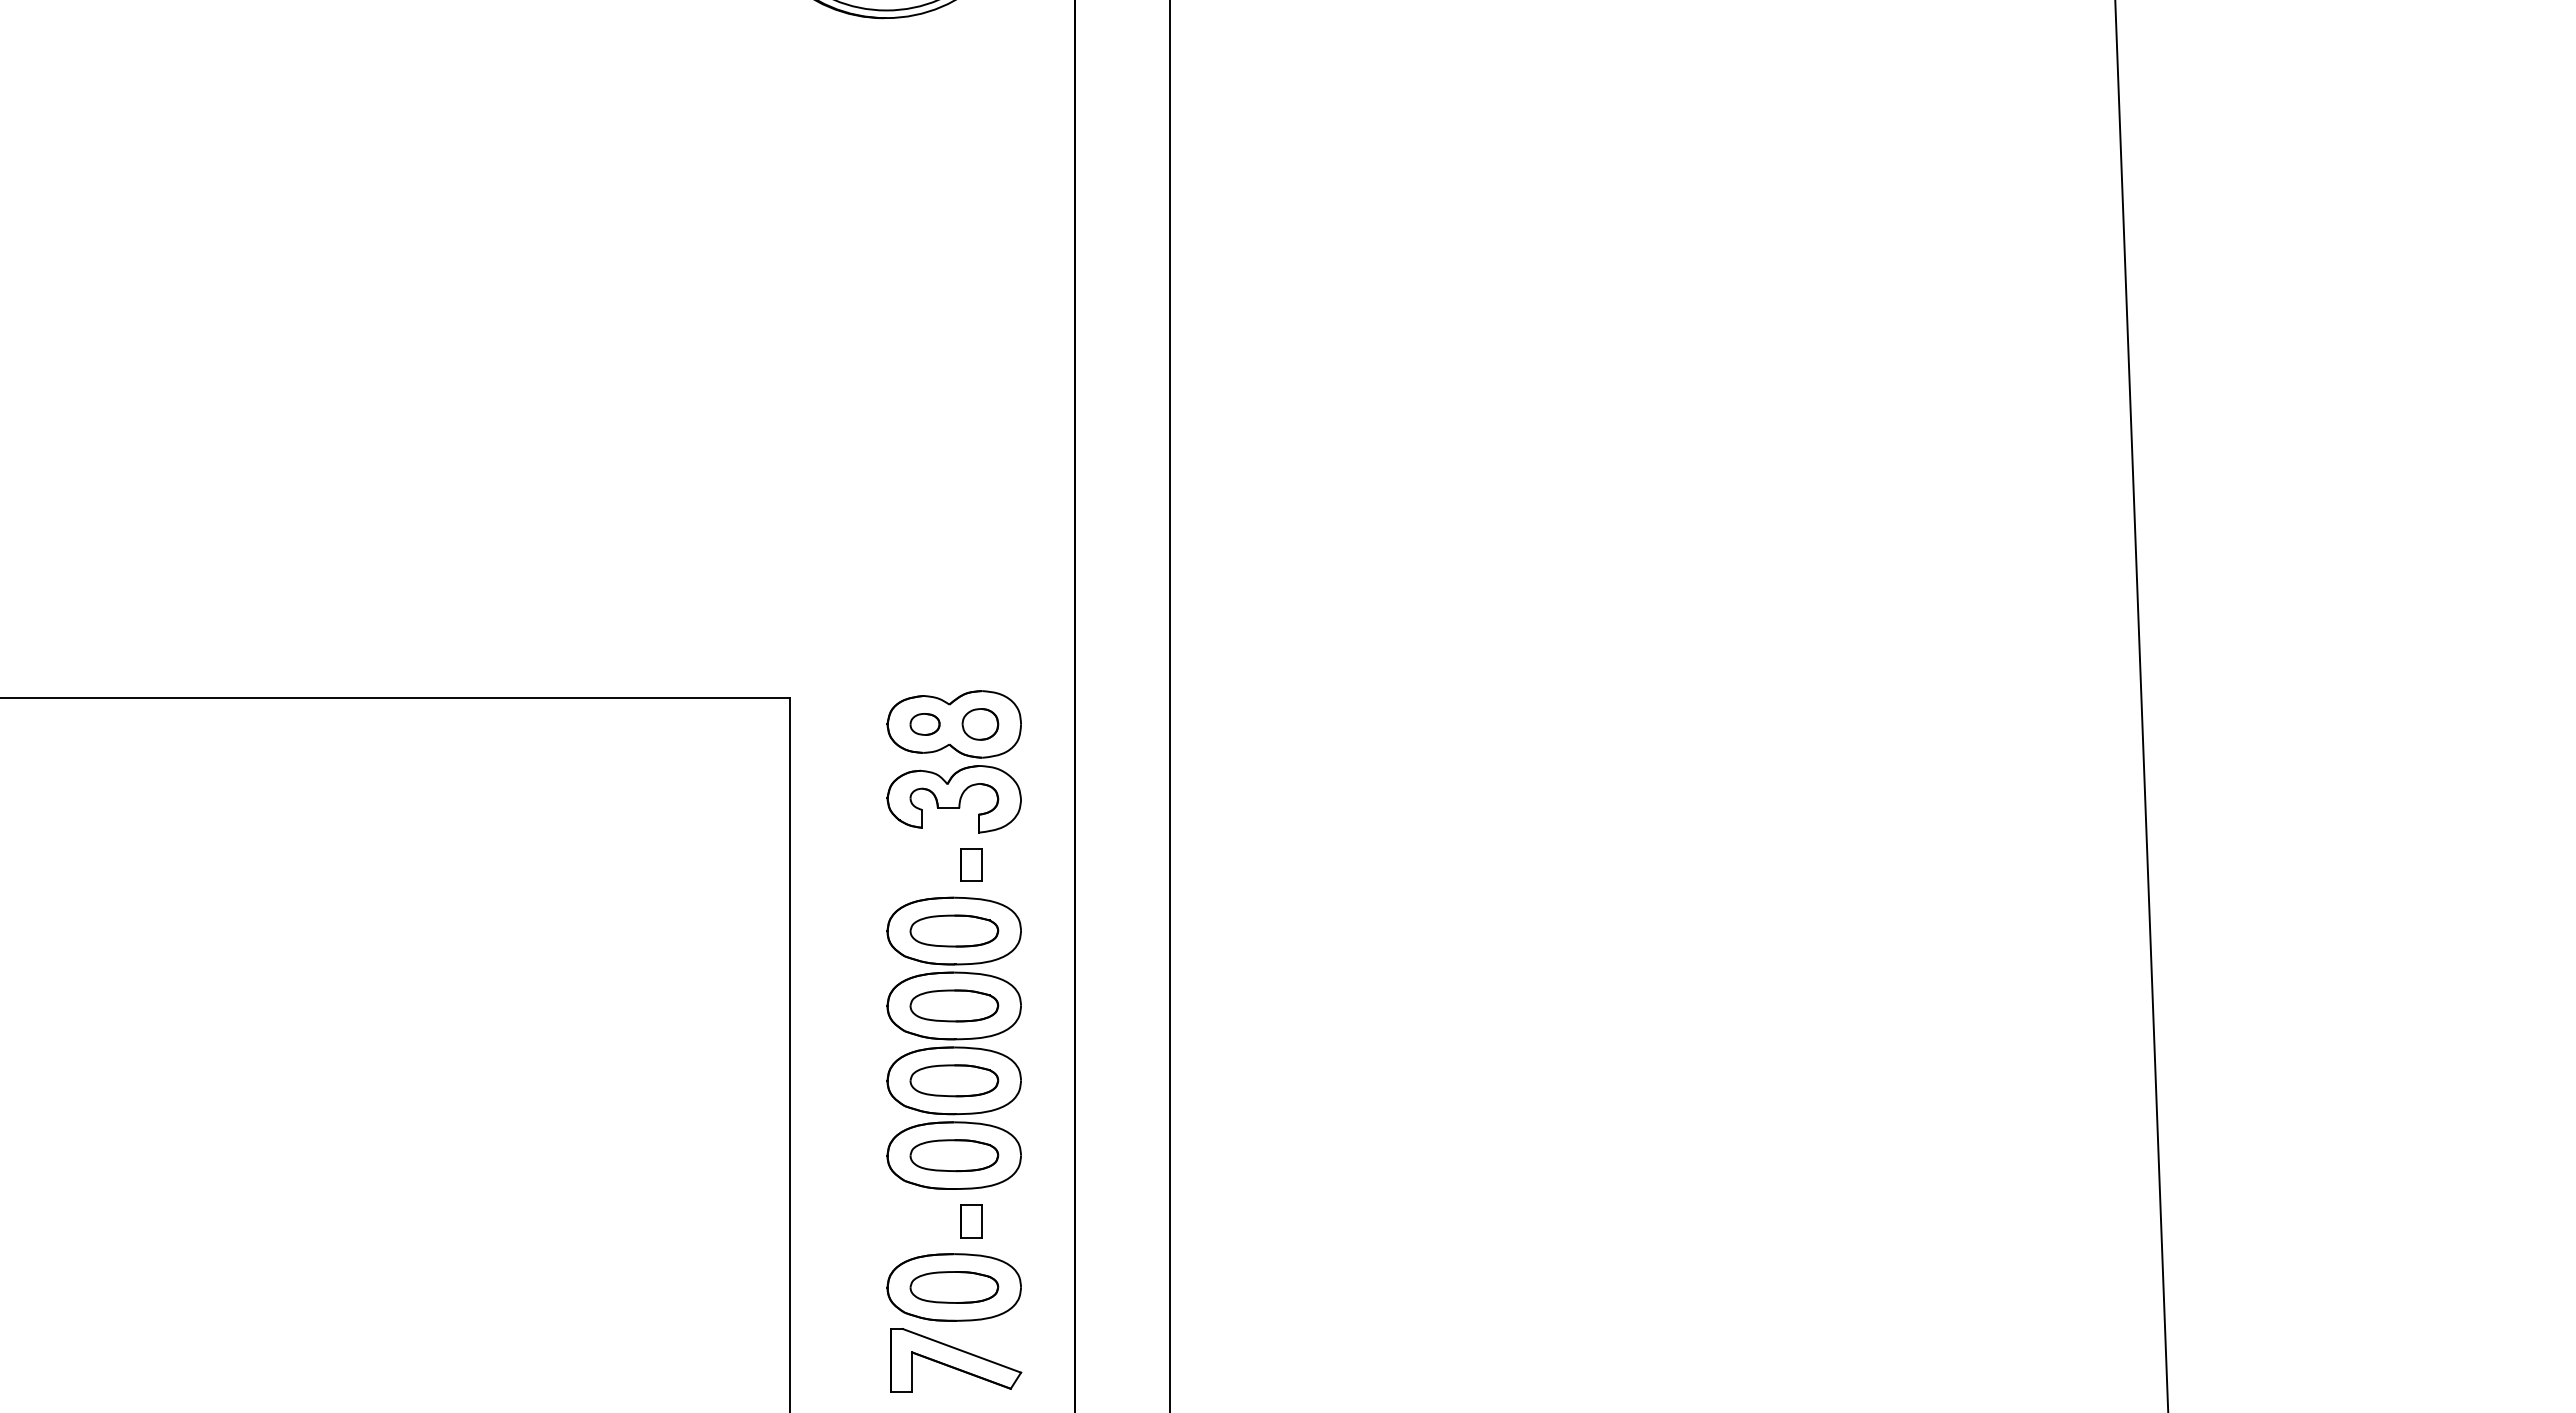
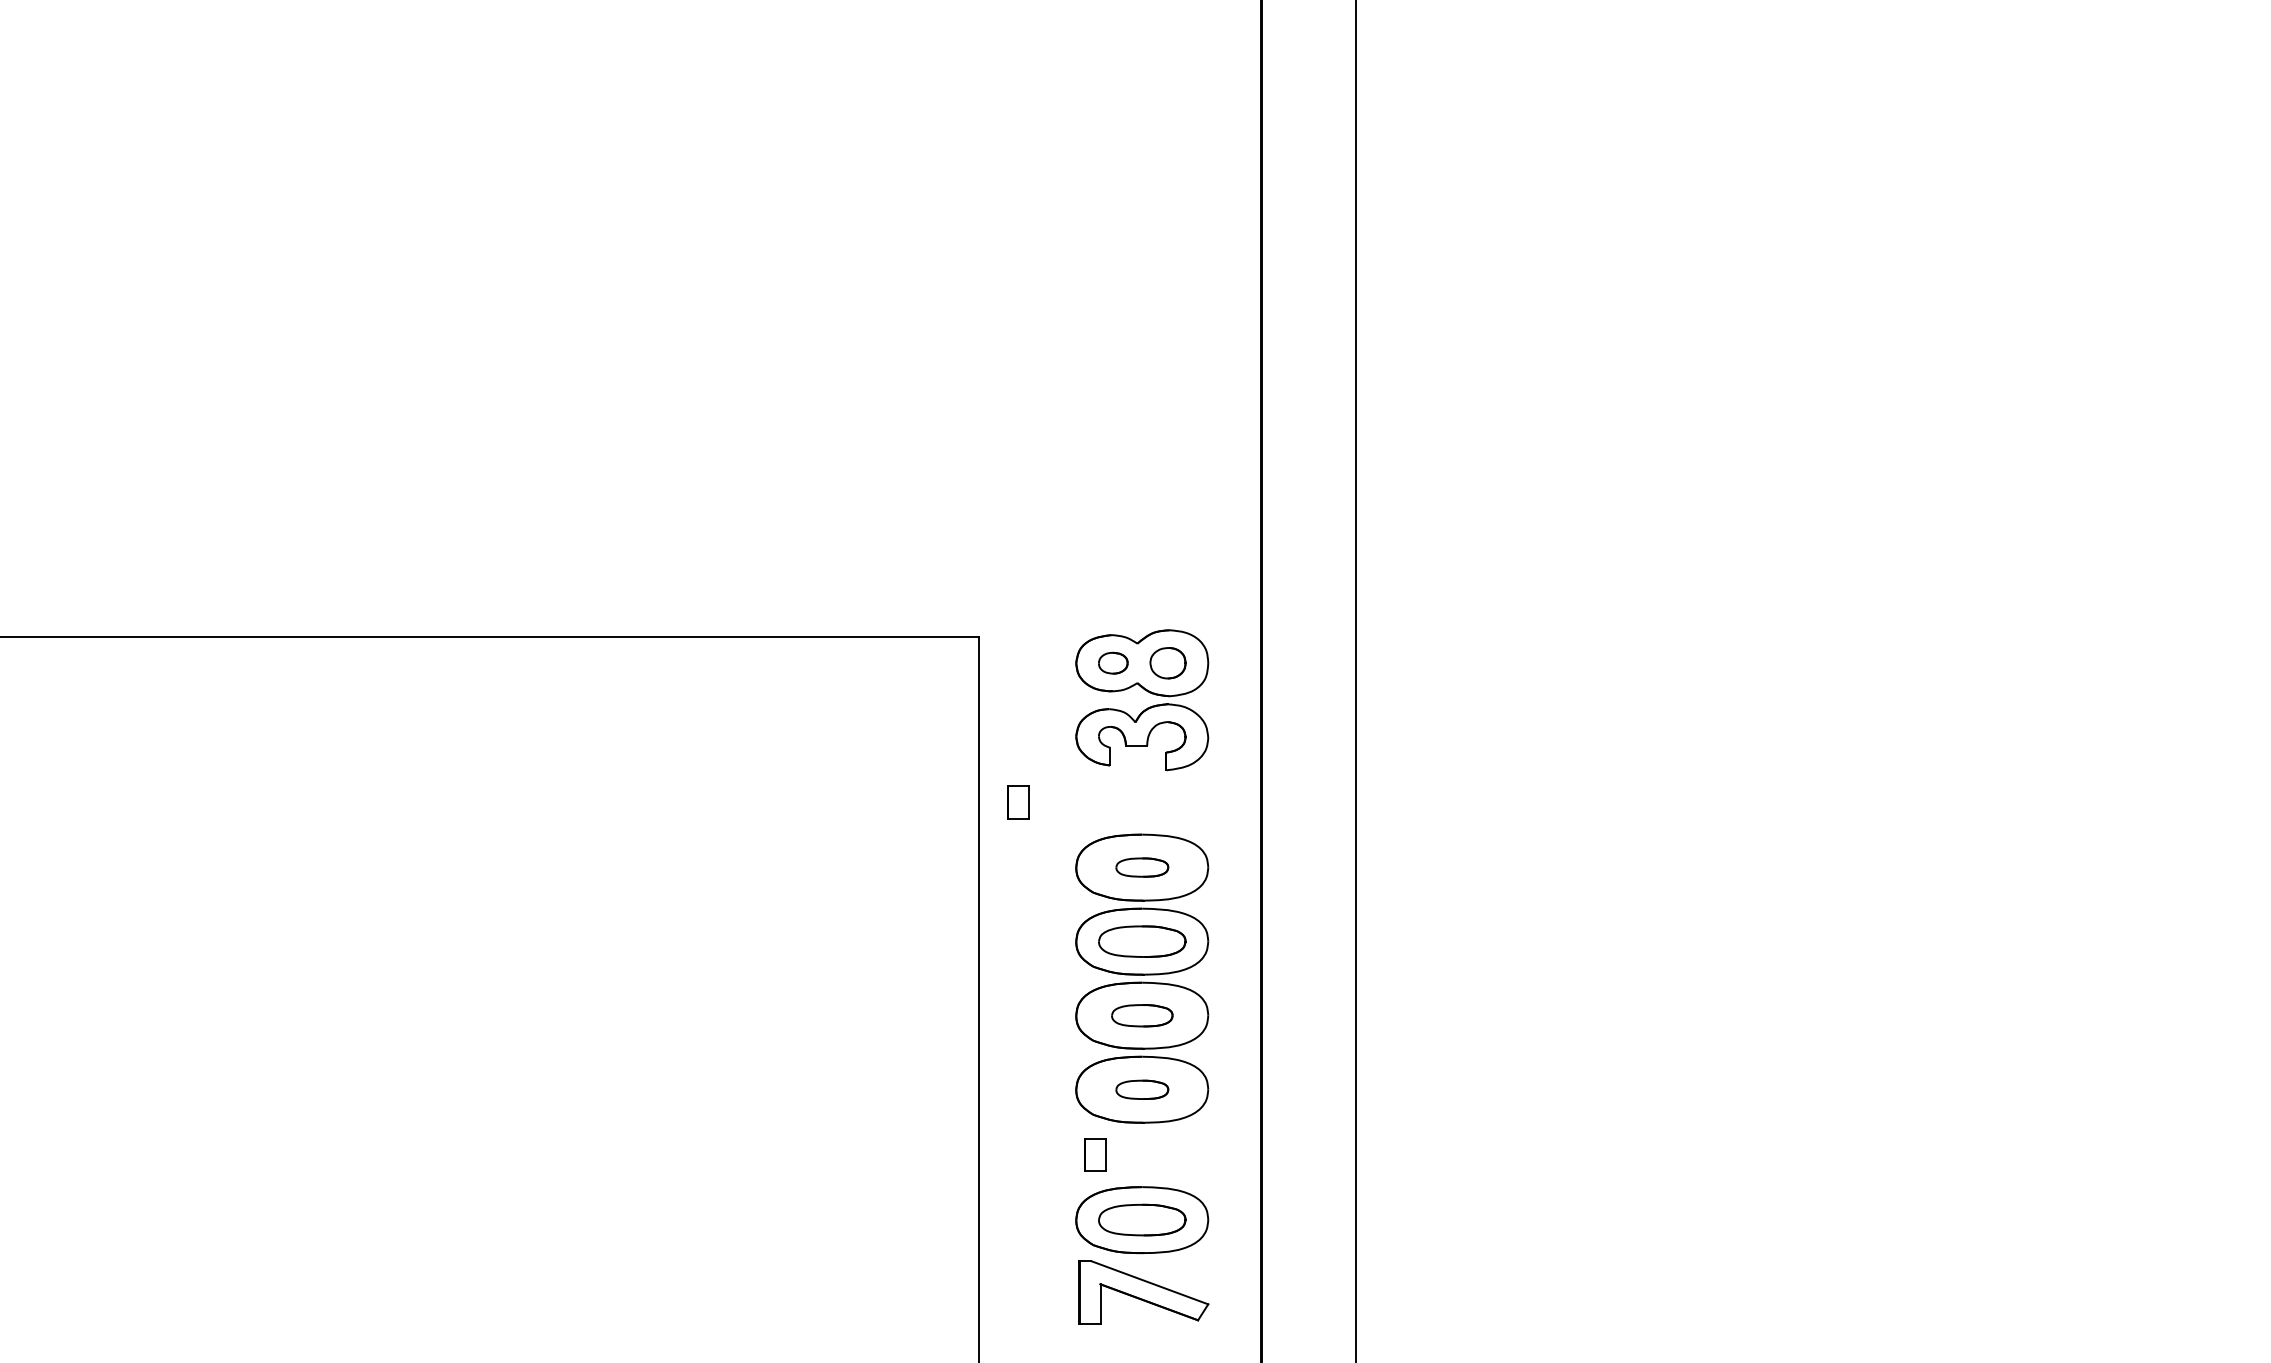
part: (971, 864) -> (1018, 801), moved
part: (954, 930) -> (1142, 867), size x0.6
part: (954, 1080) -> (1142, 1015), size x0.7
part: (954, 1155) -> (1142, 1089), size x0.6
part: (971, 1221) -> (1095, 1154), moved

